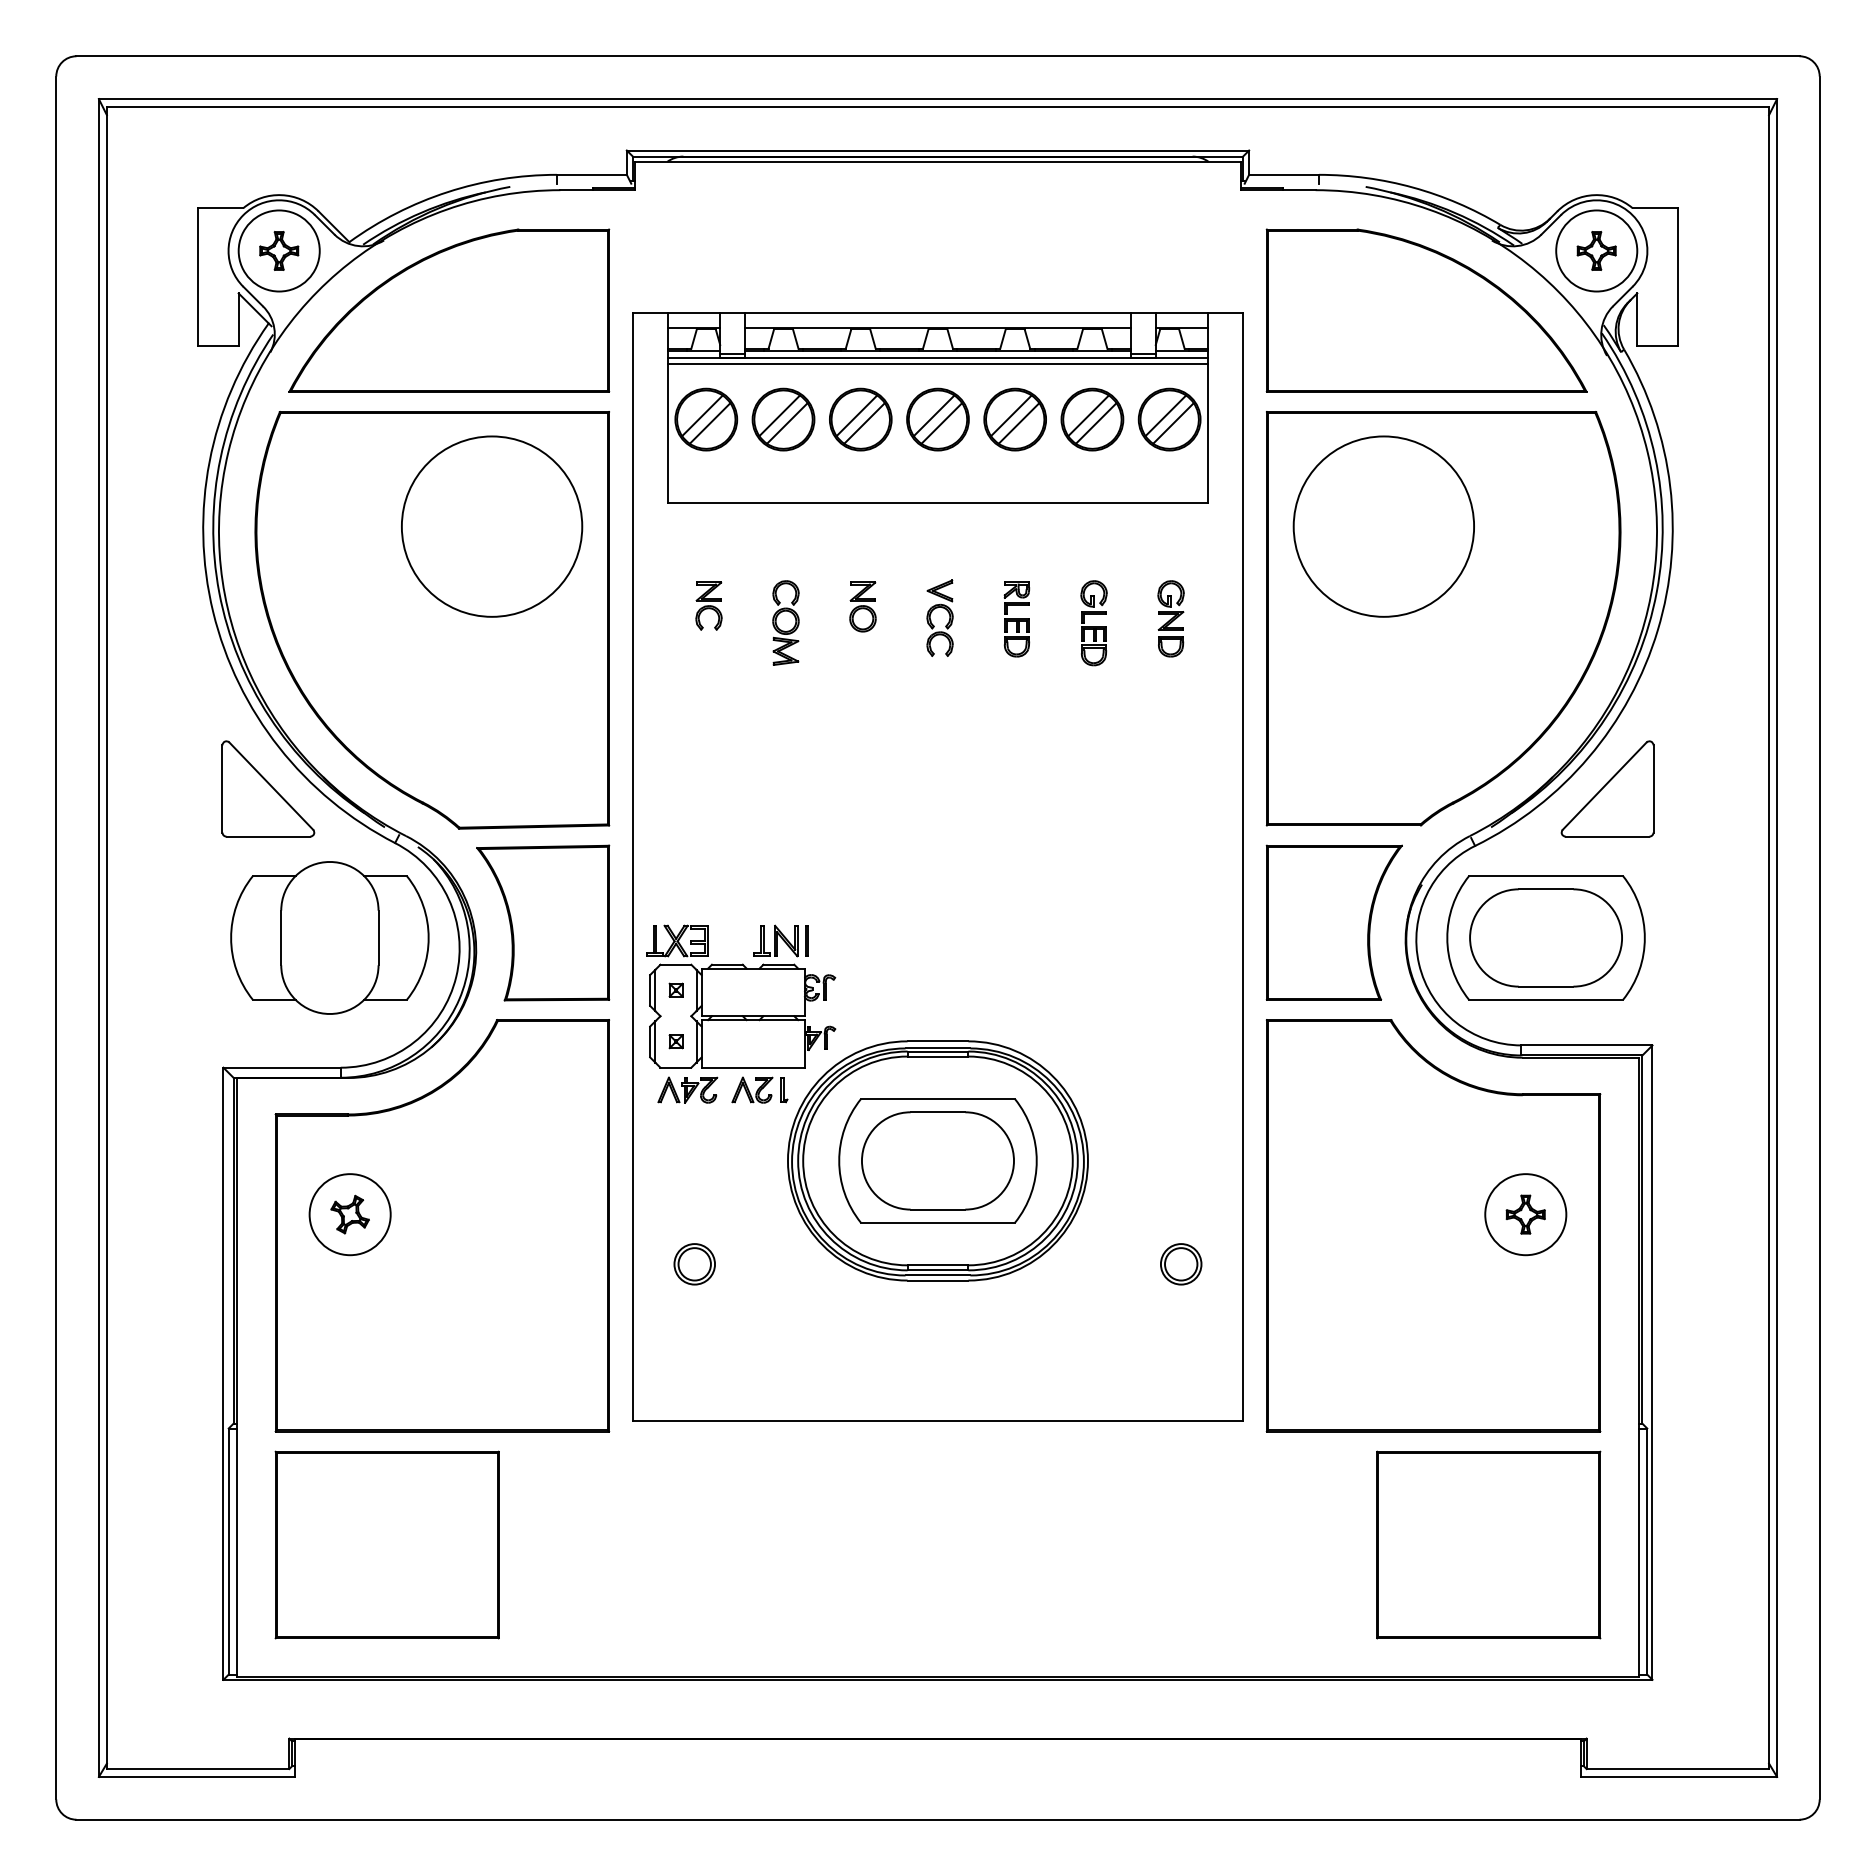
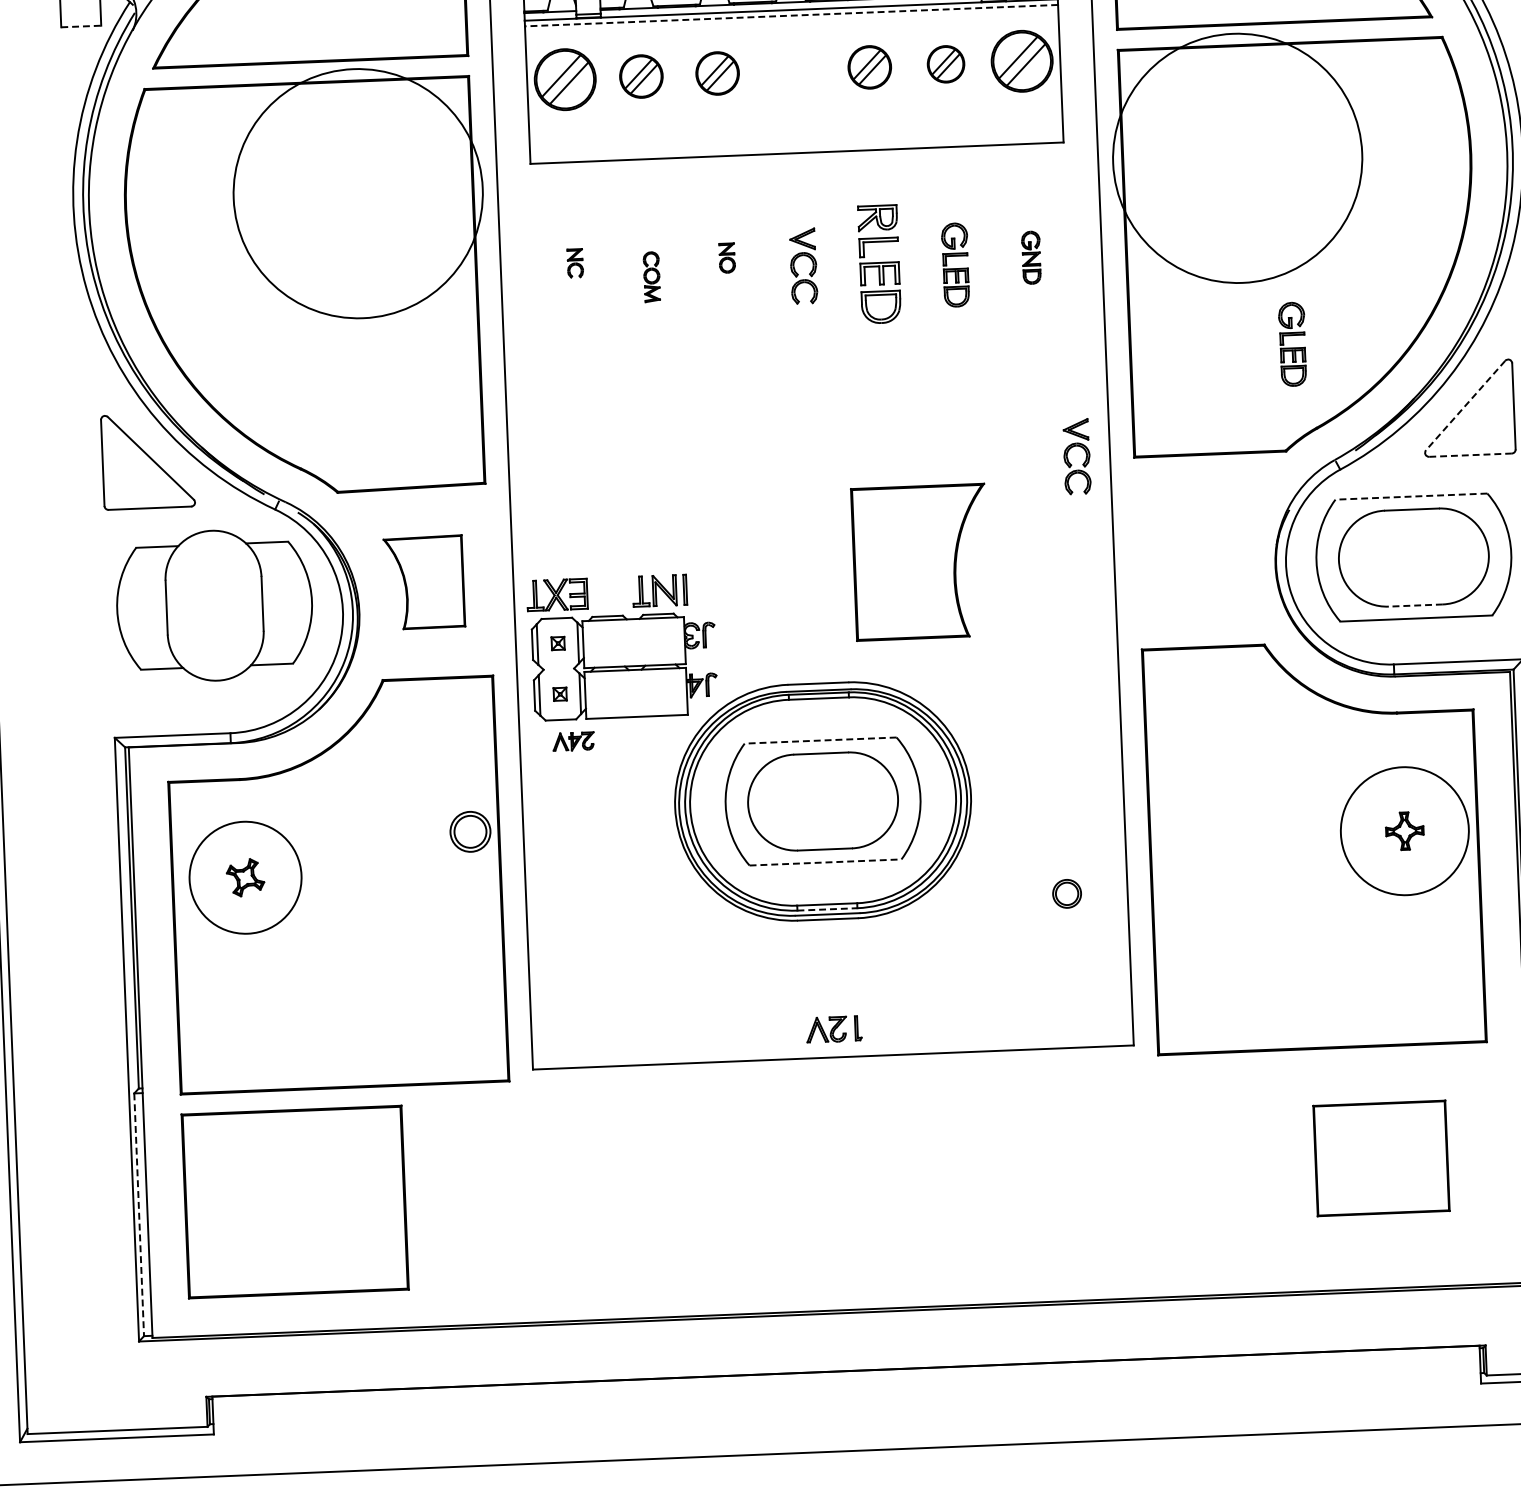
line: (218, 346) -> (81, 26), solid -> dashed
line: (937, 364) -> (791, 16), solid -> dashed
part: (783, 419) -> (641, 76), size x0.7
part: (860, 419) -> (717, 73), size x0.7
part: (937, 419) -> (793, 70), removed
part: (1014, 419) -> (869, 67), size x0.7
part: (1092, 419) -> (946, 64), size x0.6
circle: (491, 526) -> (357, 193), size x1.4
circle: (1383, 526) -> (1237, 158), size x1.4
part: (708, 605) -> (574, 262), size x0.6
part: (862, 606) -> (726, 257), size x0.6
part: (1170, 618) -> (1030, 257), size x0.7
part: (1016, 619) -> (879, 264), size x1.6
part: (785, 622) -> (651, 276), size x0.6
part: (1431, 717) -> (1292, 344), added
line: (1604, 786) -> (1465, 405), solid -> dashed
part: (1200, 823) -> (1068, 458), added
line: (1607, 836) -> (1470, 455), solid -> dashed
line: (1545, 876) -> (1410, 496), solid -> dashed
part: (543, 922) -> (424, 582), size x0.6
part: (1333, 922) -> (919, 562), moved
line: (1545, 986) -> (1415, 605), solid -> dashed
part: (687, 1089) -> (573, 740), size x0.7
part: (759, 1089) -> (833, 1028), moved
line: (937, 1099) -> (820, 740), solid -> dashed
circle: (349, 1214) -> (244, 877), size x1.4
circle: (1525, 1214) -> (1404, 831), size x1.6
line: (938, 1222) -> (826, 862), solid -> dashed
part: (694, 1264) -> (470, 832), moved
part: (1181, 1264) -> (1067, 893), size x0.7
line: (938, 1270) -> (827, 909), solid -> dashed
part: (1488, 1544) -> (1381, 1157), size x0.6
line: (228, 1552) -> (138, 1215), solid -> dashed

